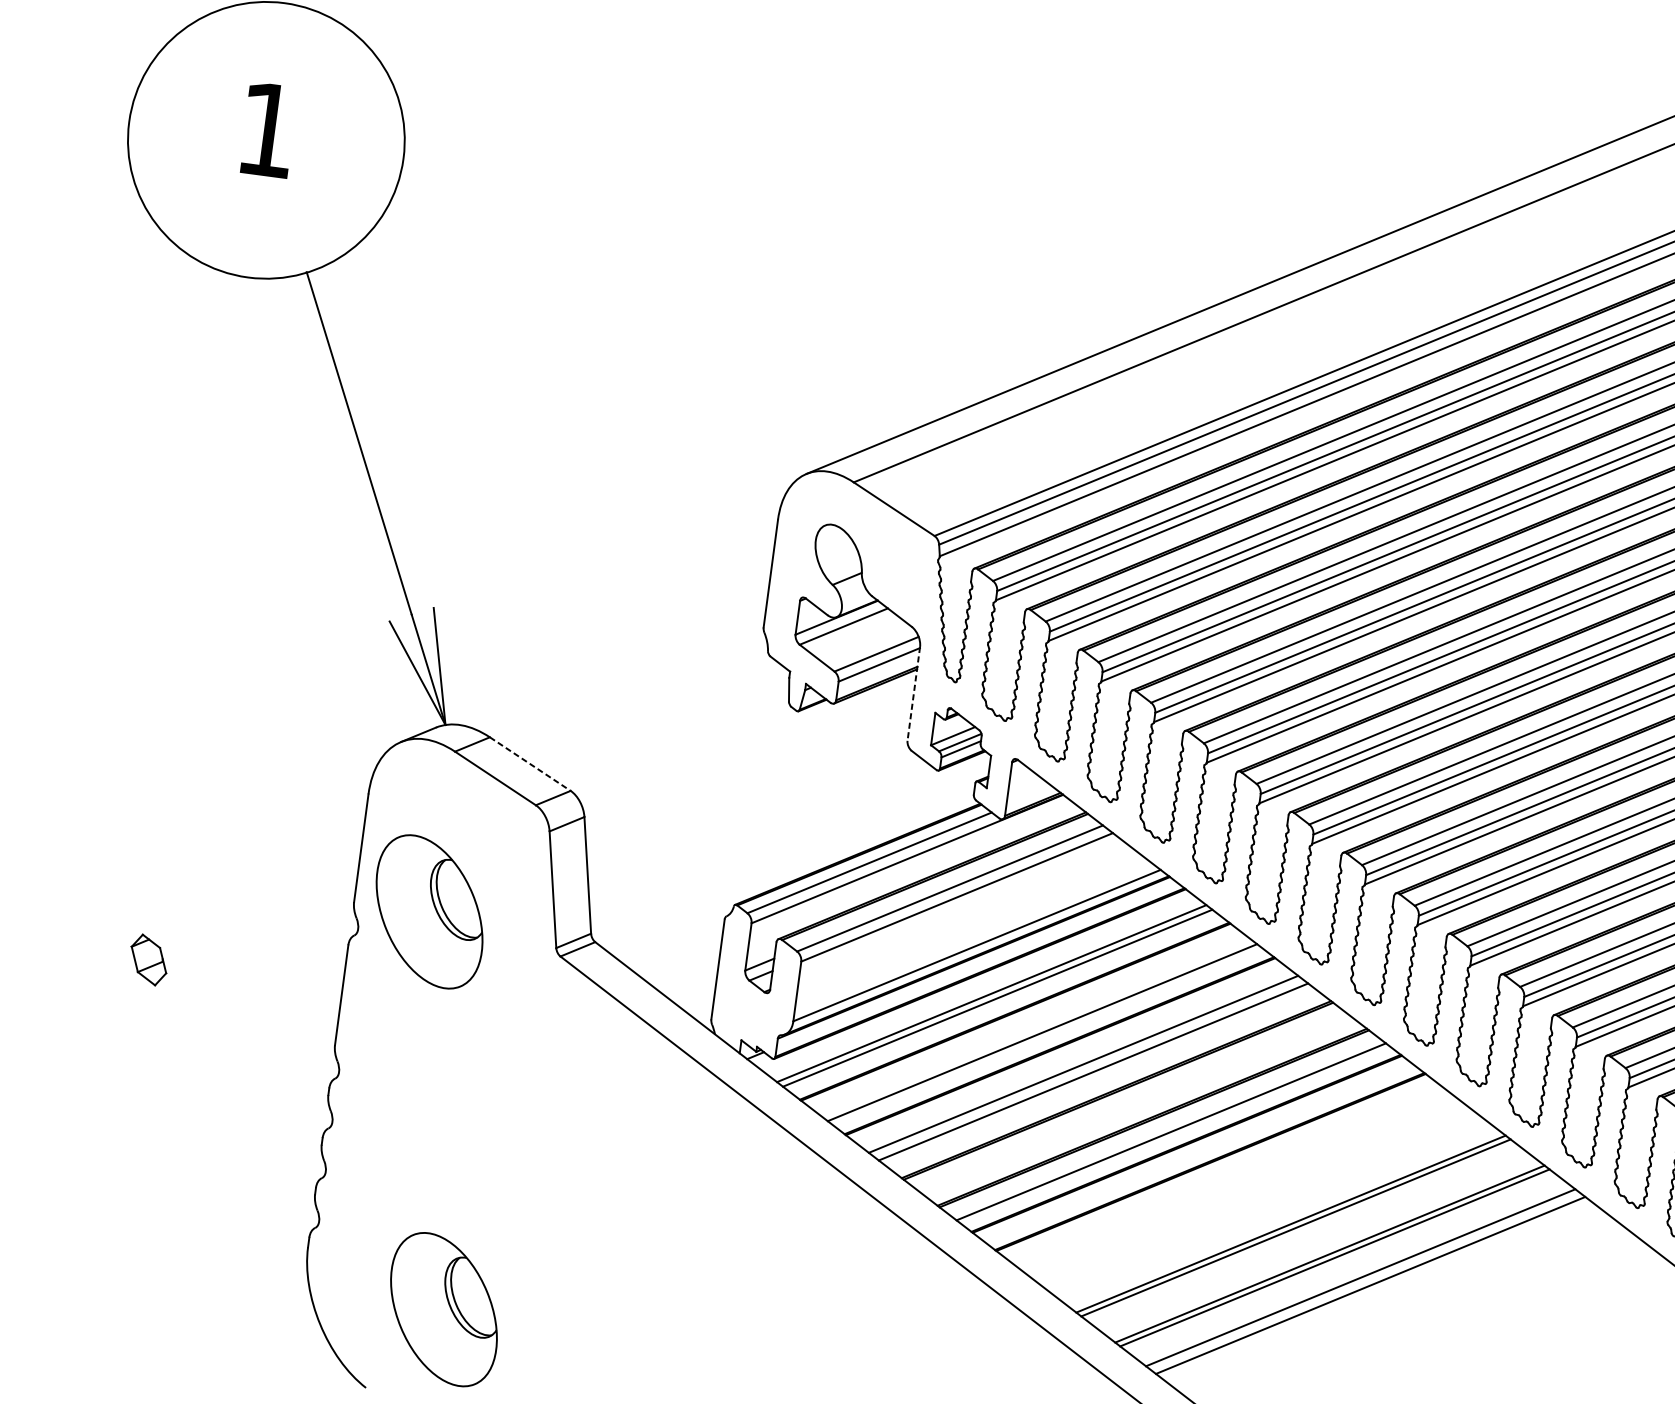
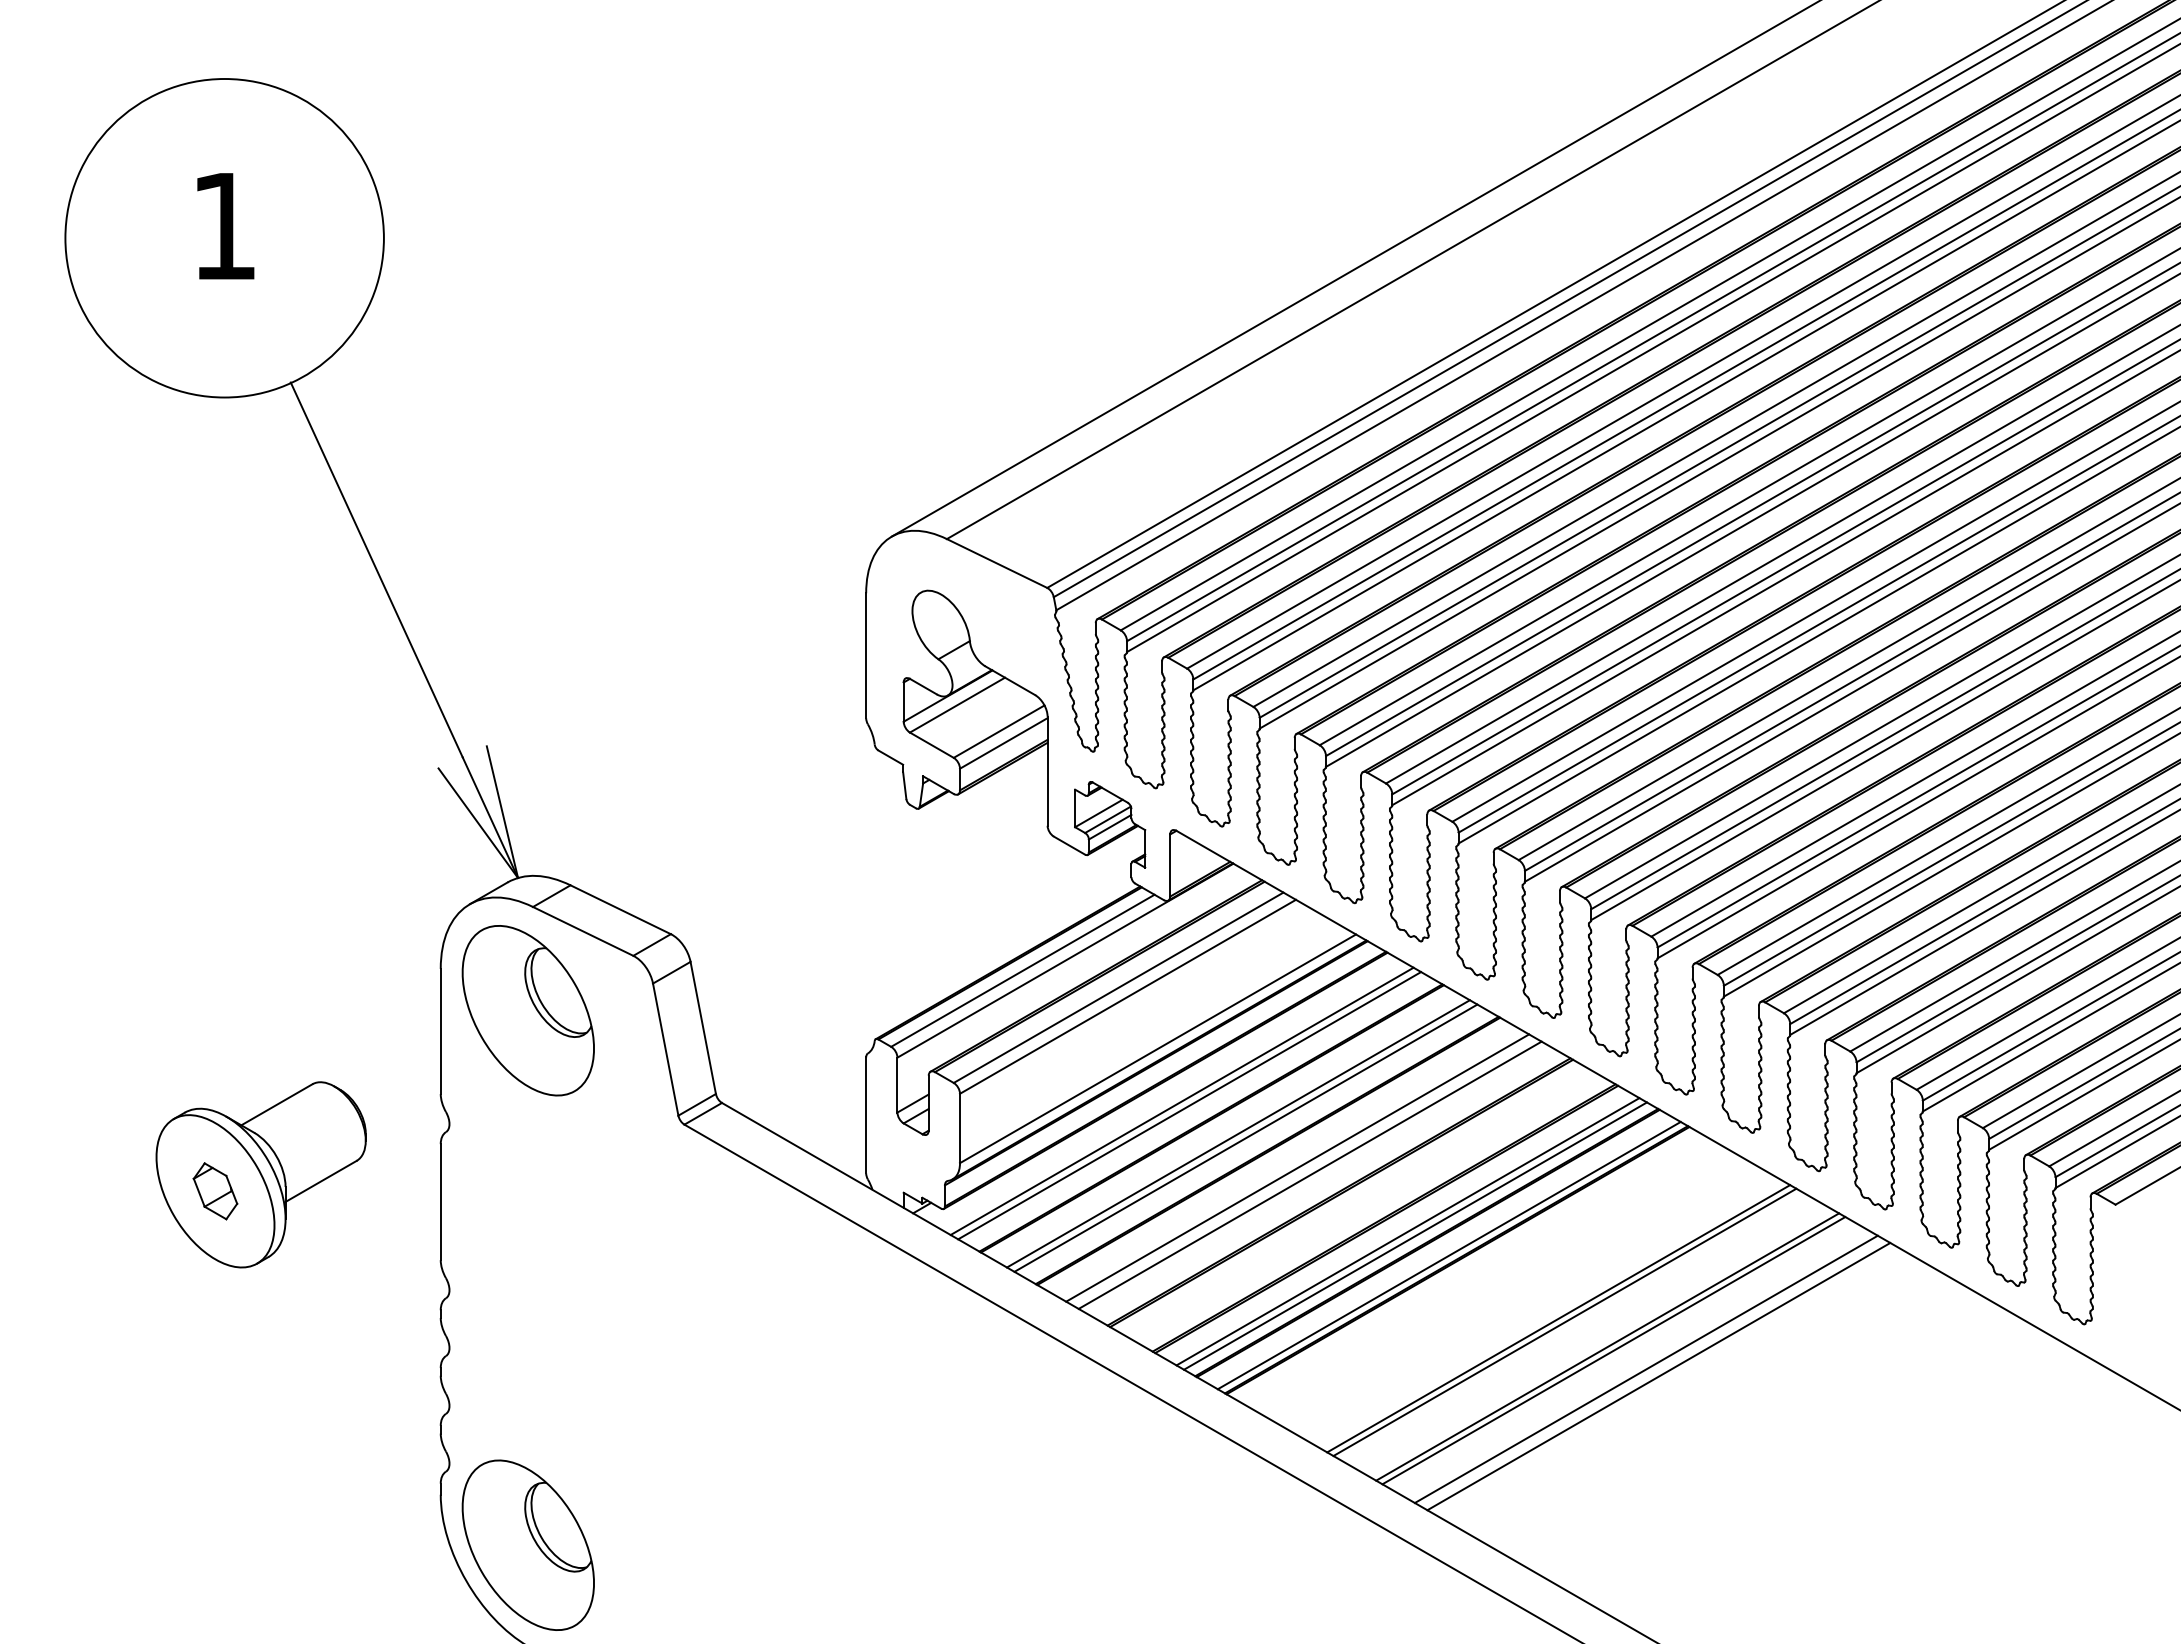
line: (913, 694) -> (1047, 771), dashed -> solid
line: (530, 763) -> (620, 909), dashed -> solid
part: (428, 911) -> (527, 1010), moved
part: (189, 950) -> (260, 1174), added
line: (1035, 1027) -> (1237, 1133), added
line: (1177, 1135) -> (1415, 1235), added
line: (1203, 1156) -> (1448, 1255), added
part: (443, 1308) -> (527, 1544), moved

